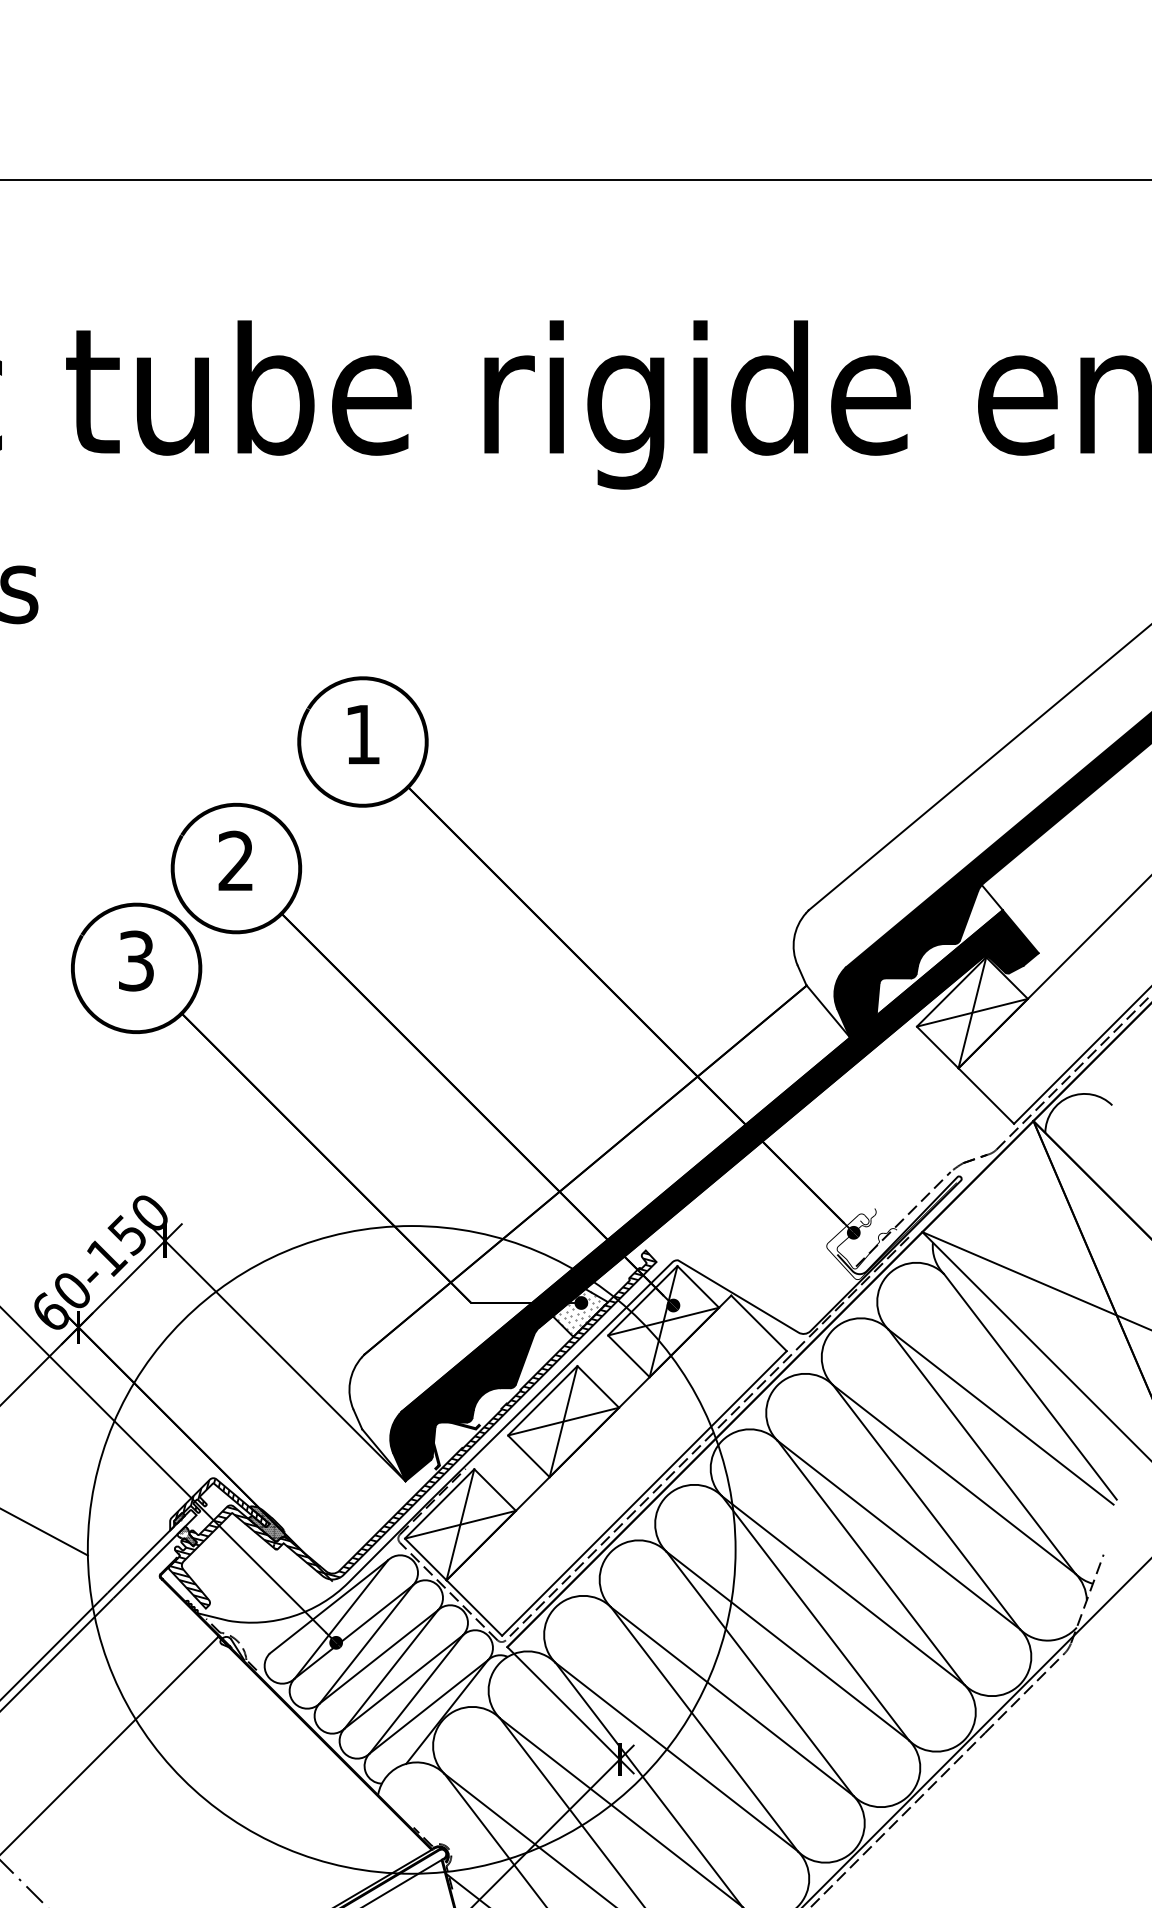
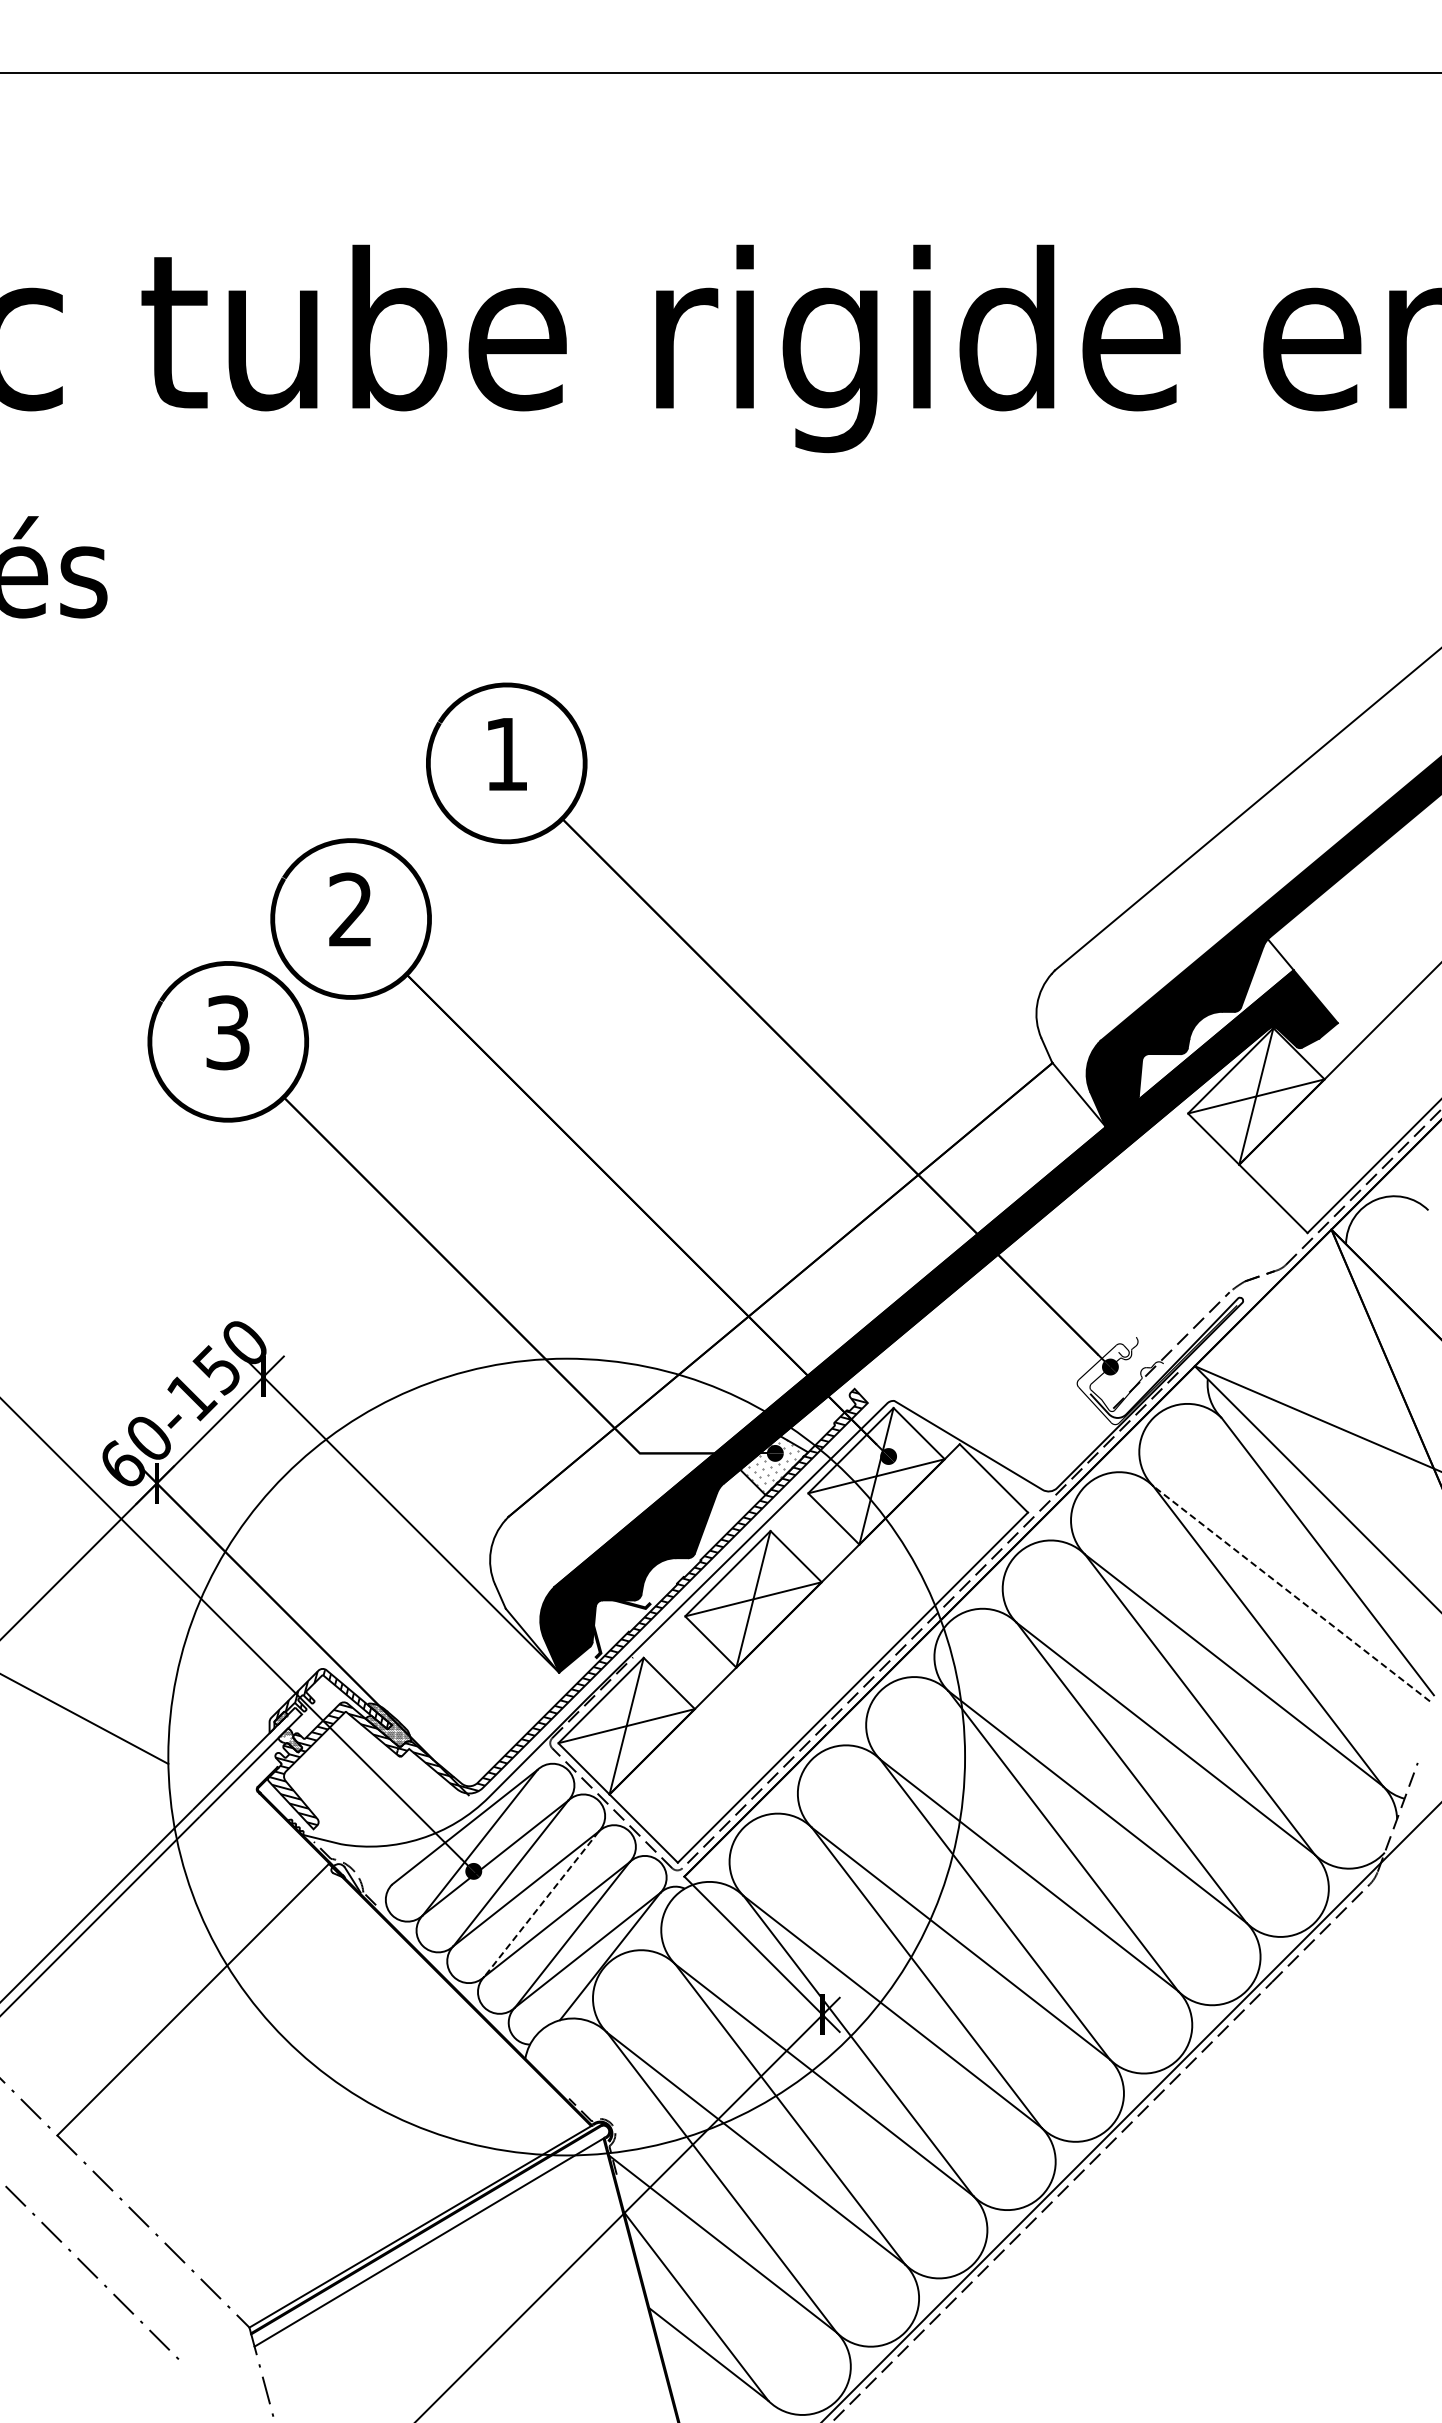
line: (1000, 1416) -> (1291, 1593), solid -> dashed
line: (391, 1669) -> (541, 1904), solid -> dashed

